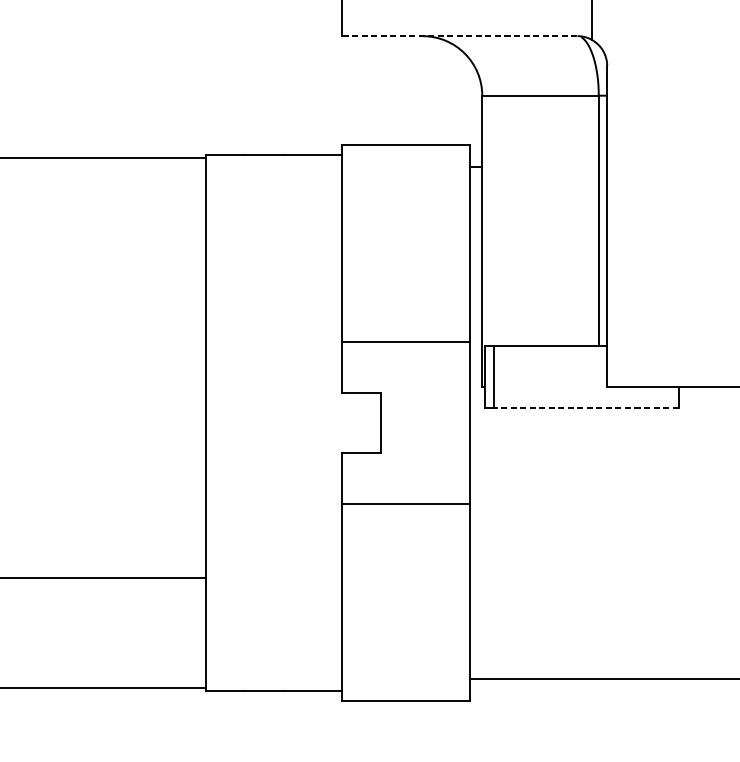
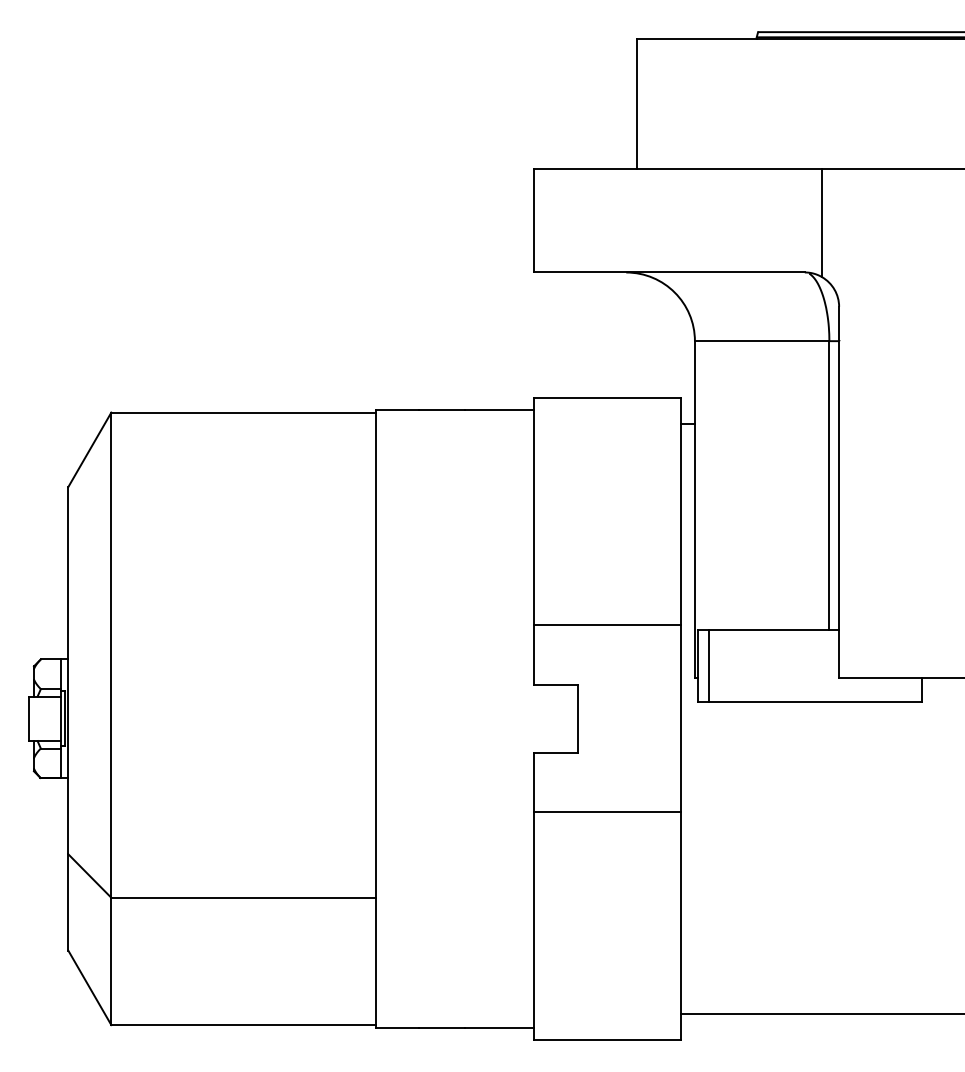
line: (460, 36) -> (669, 272), dashed -> solid
line: (585, 407) -> (814, 701), dashed -> solid

